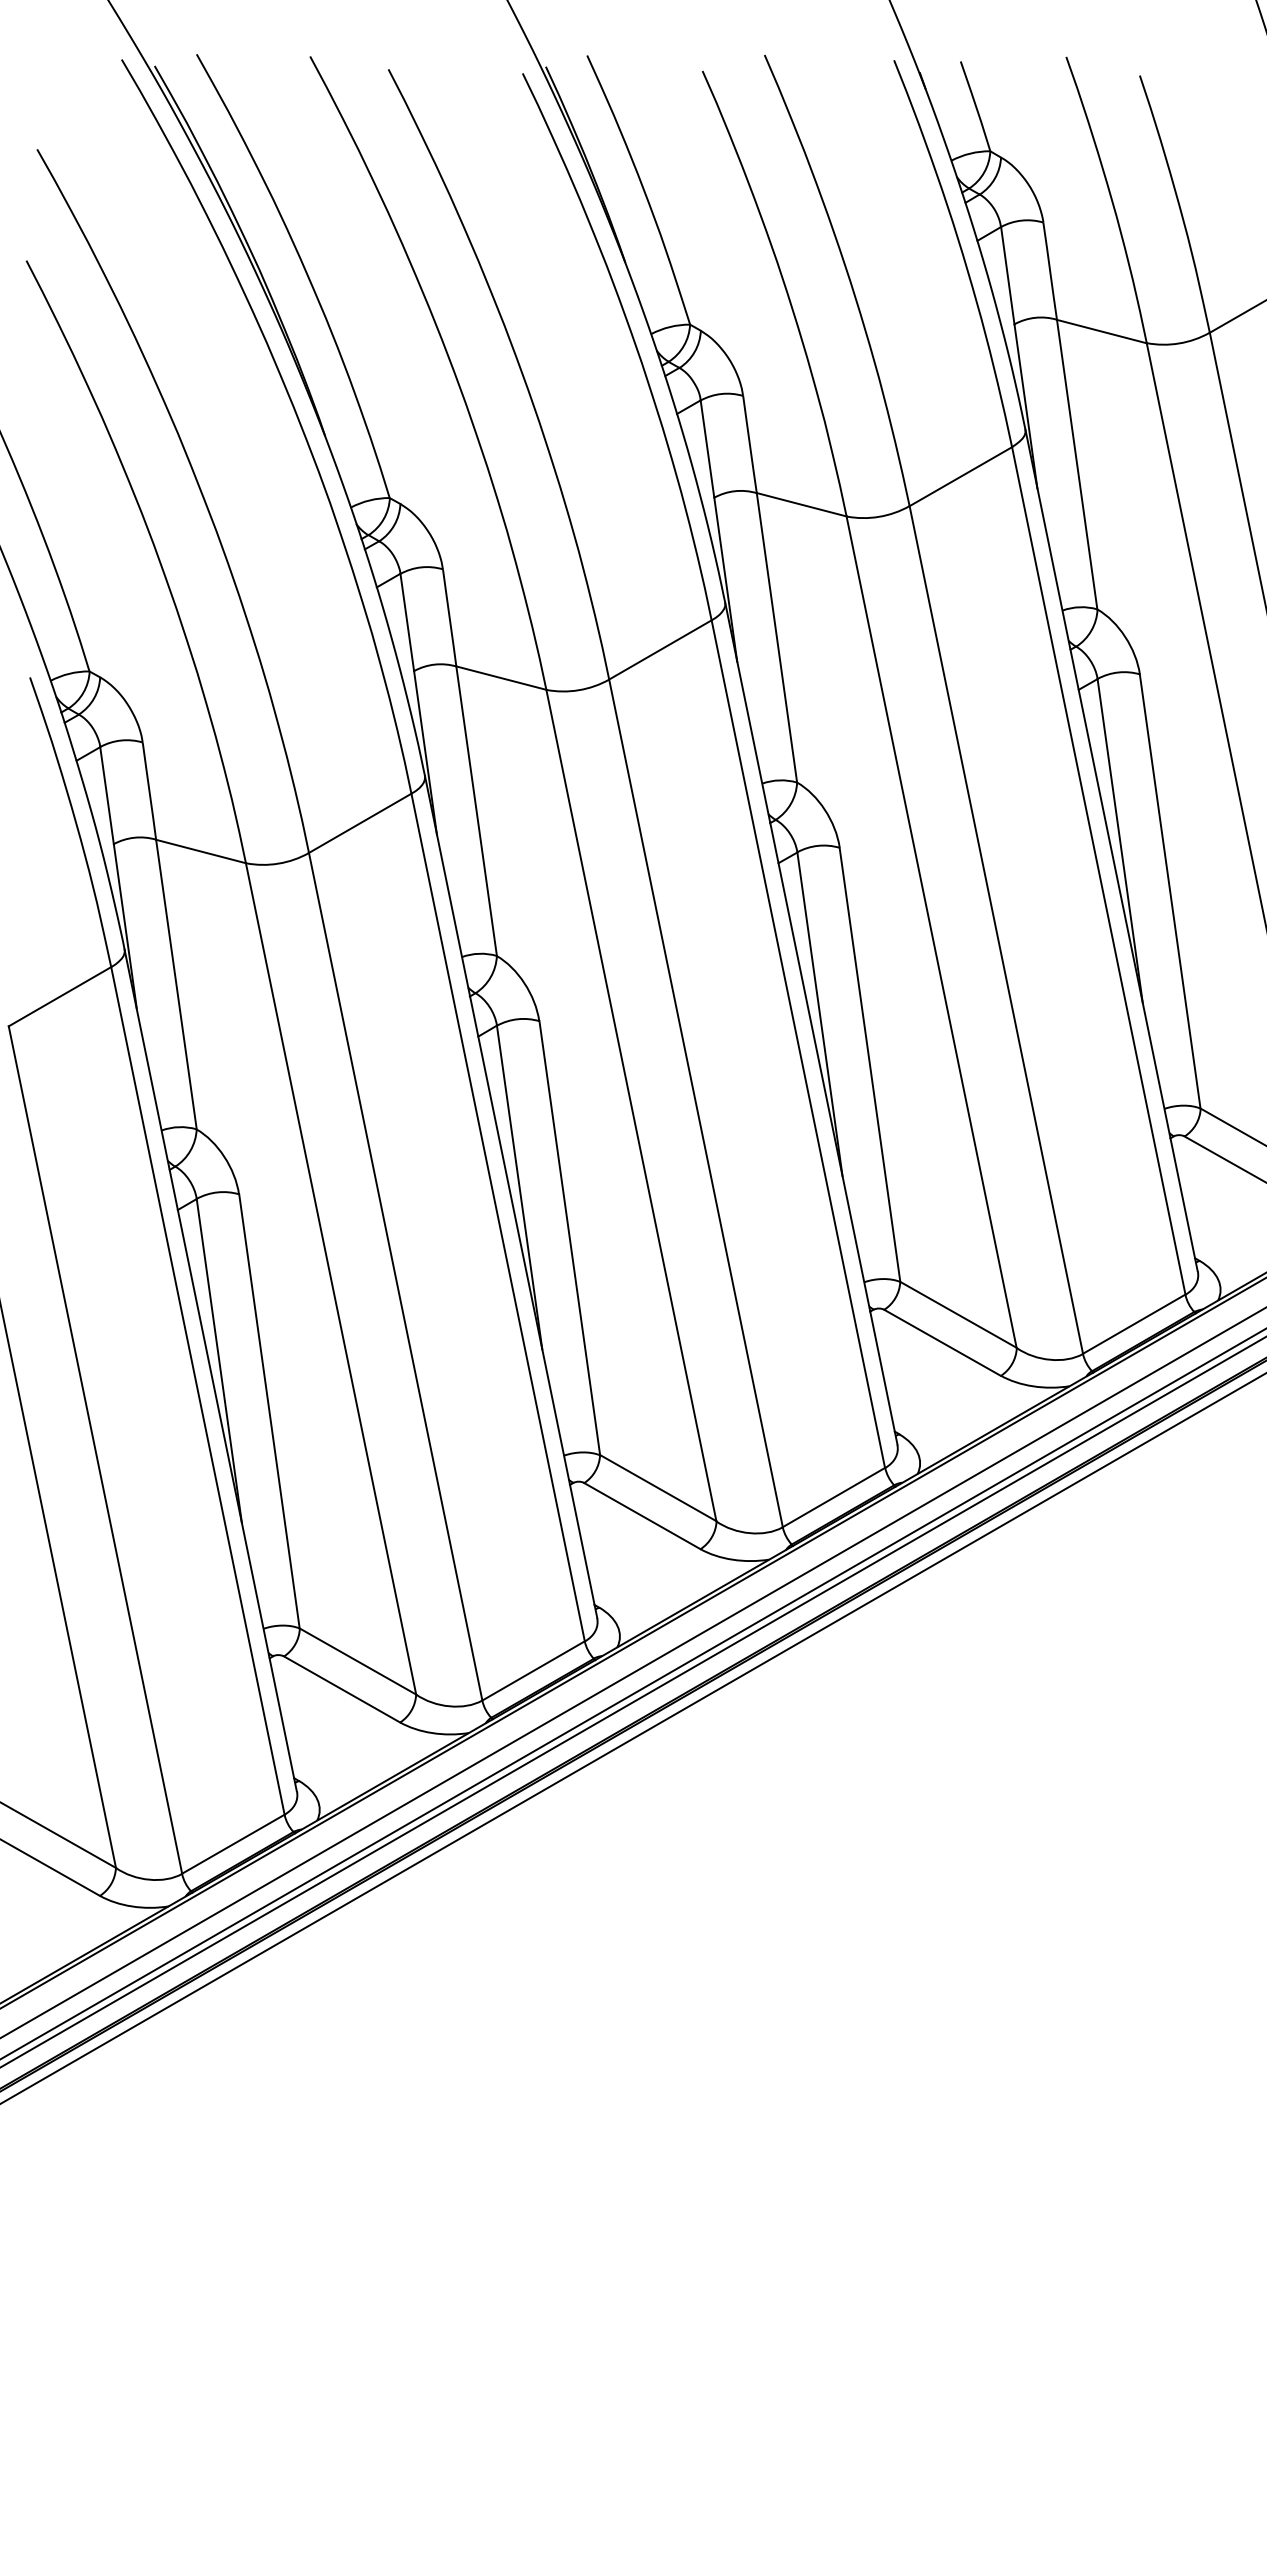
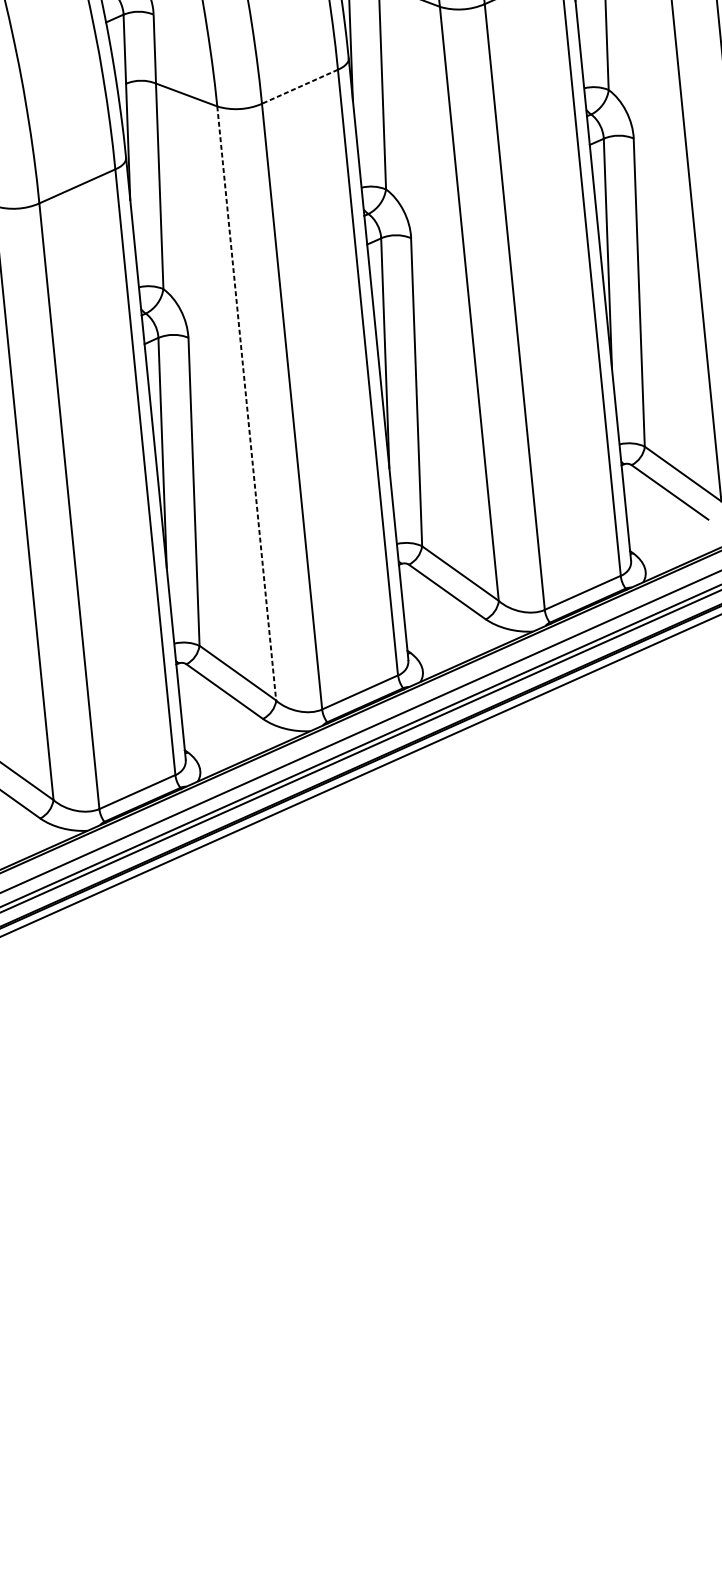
line: (659, 650) -> (299, 87), solid -> dashed
line: (631, 1106) -> (246, 404), solid -> dashed

